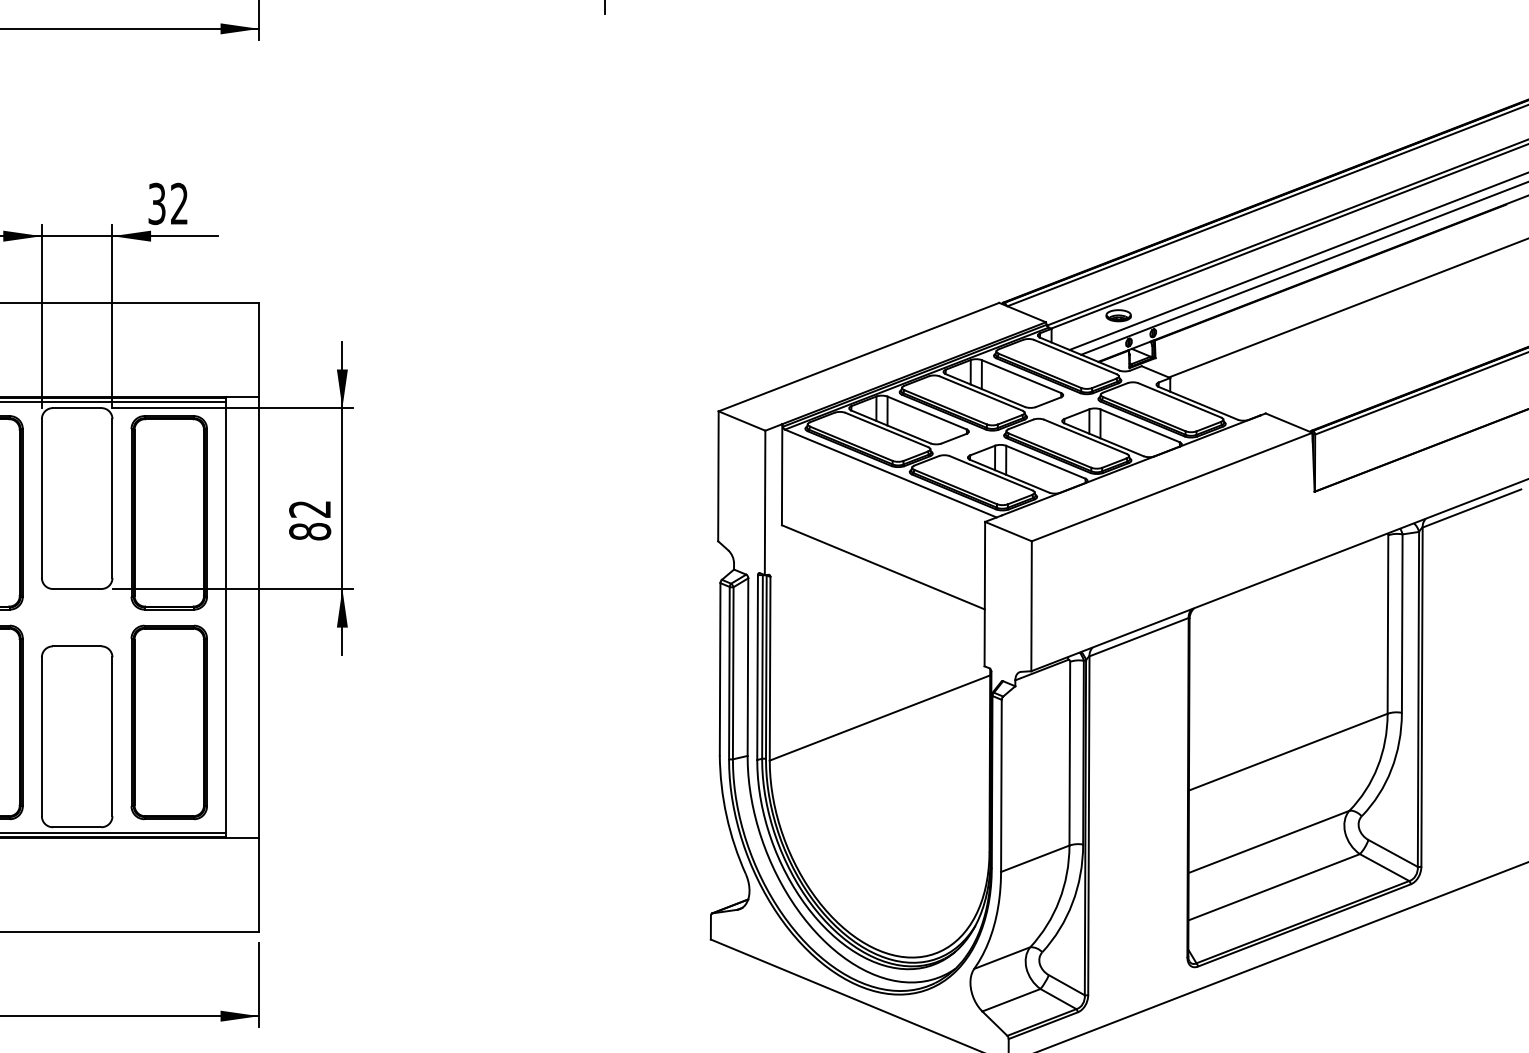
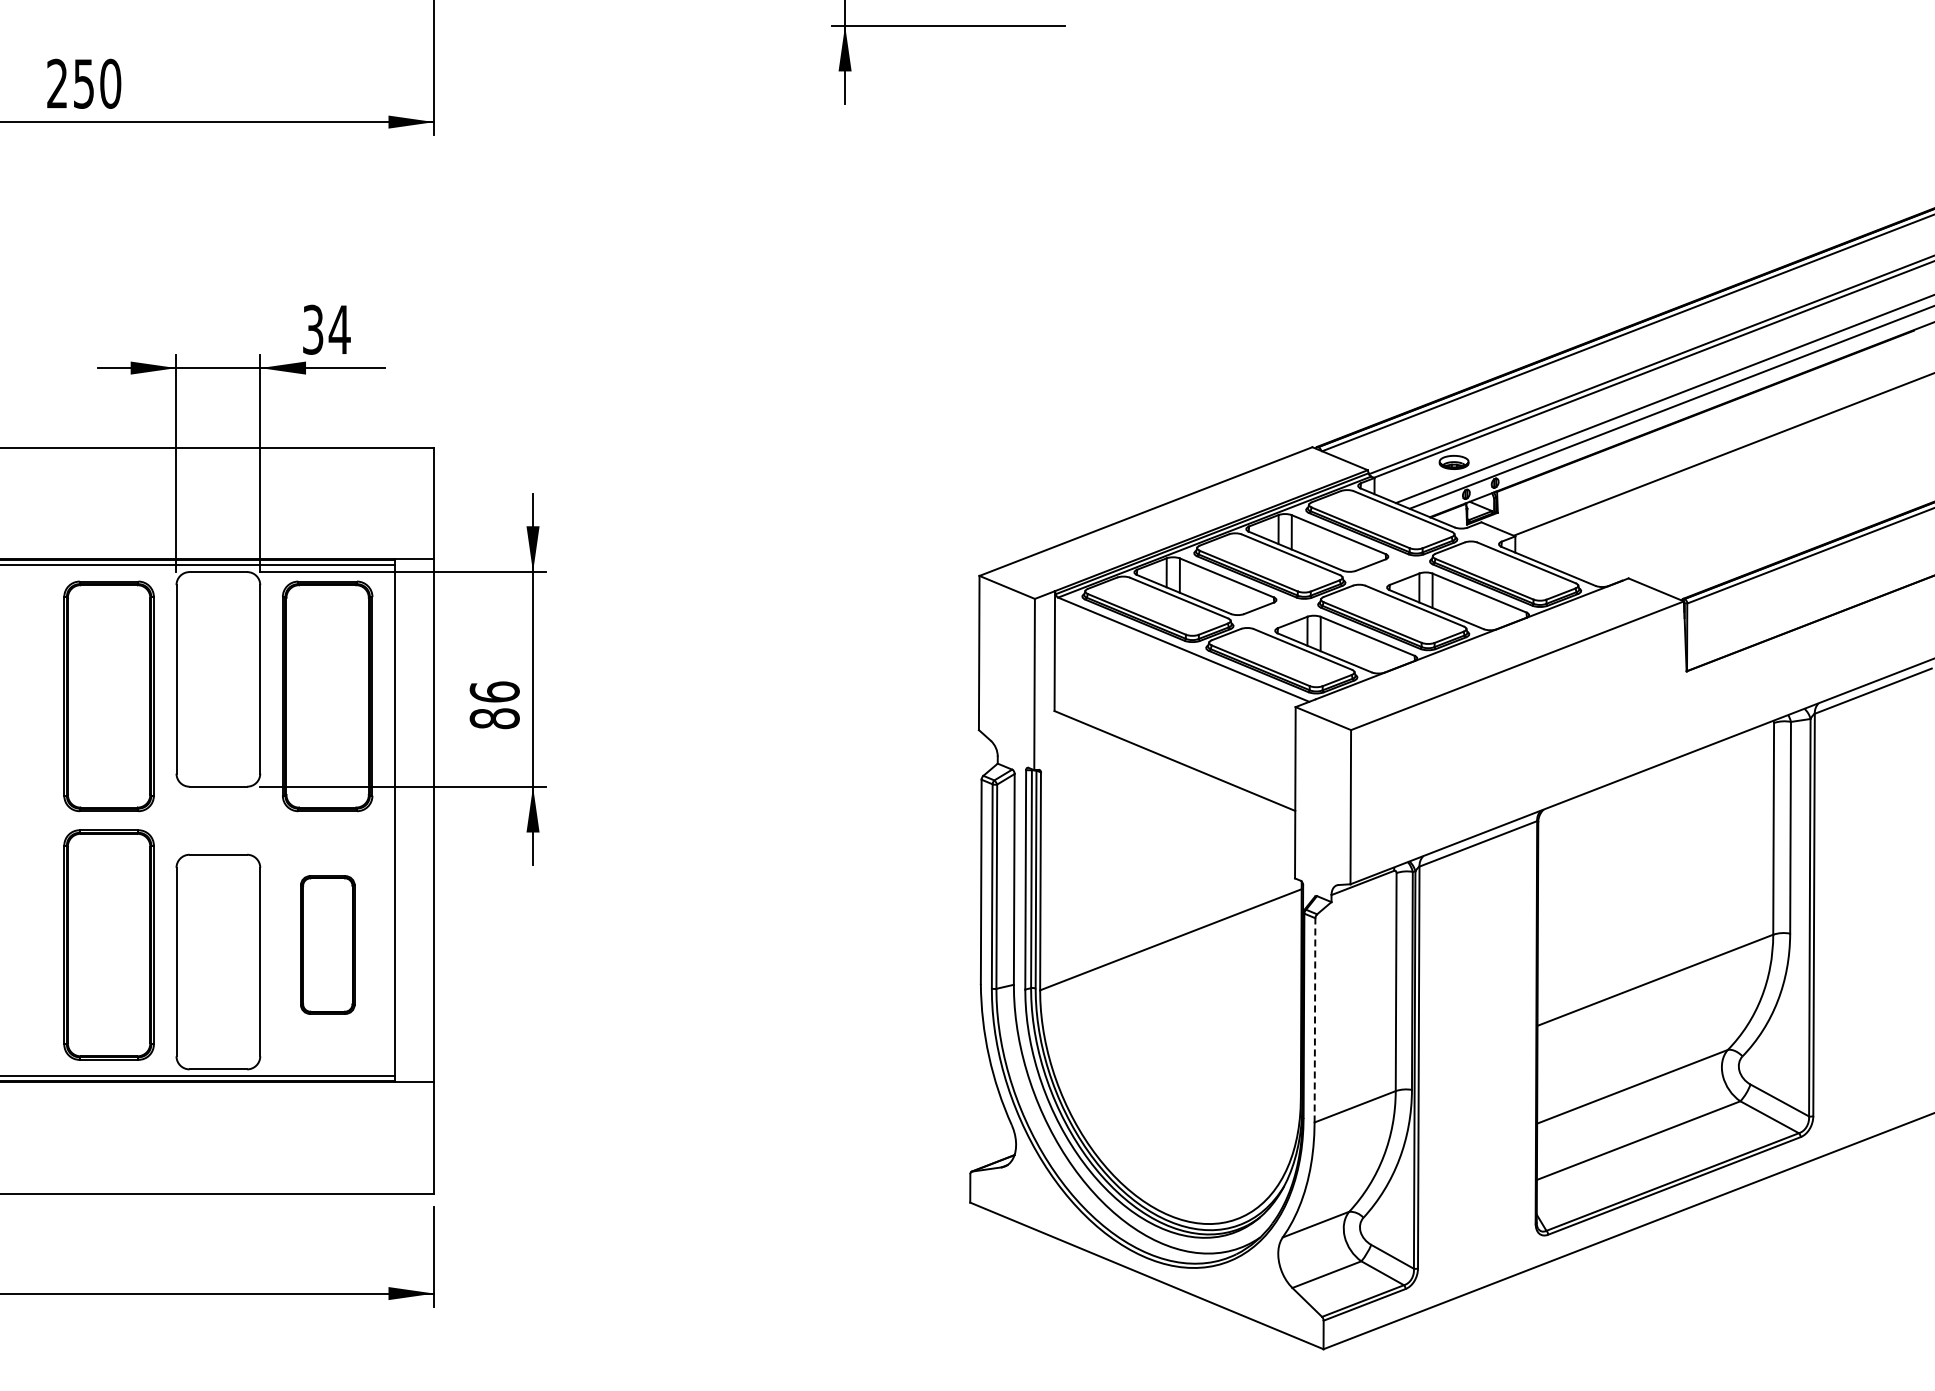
text: (179, 202) -> (339, 328), 32 -> 34
text: (309, 508) -> (494, 691), 82 -> 86
part: (169, 721) -> (327, 944), size x0.6
line: (1001, 785) -> (1315, 1019), solid -> dashed

